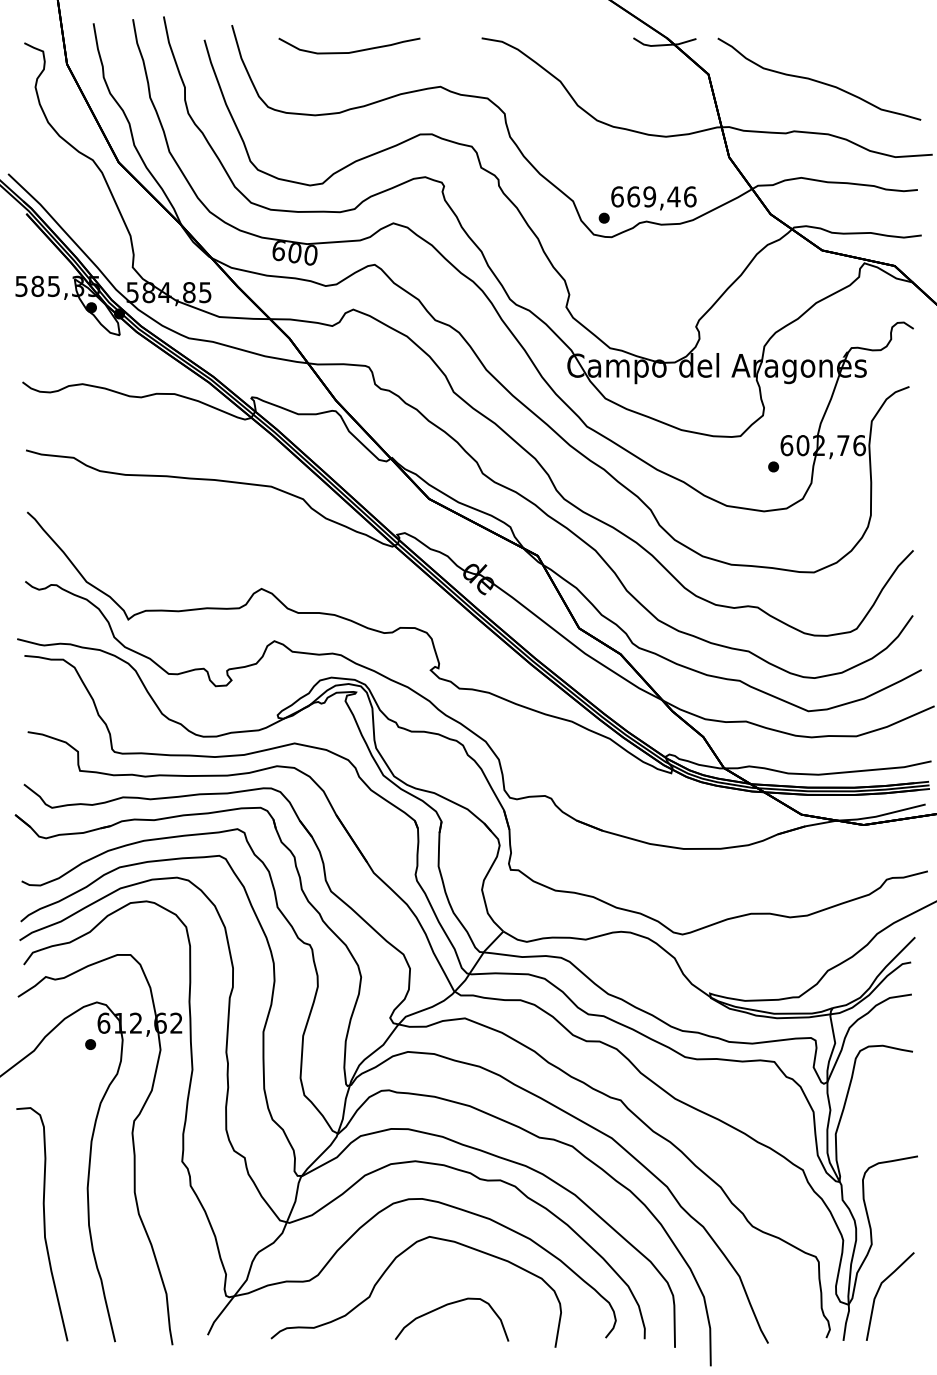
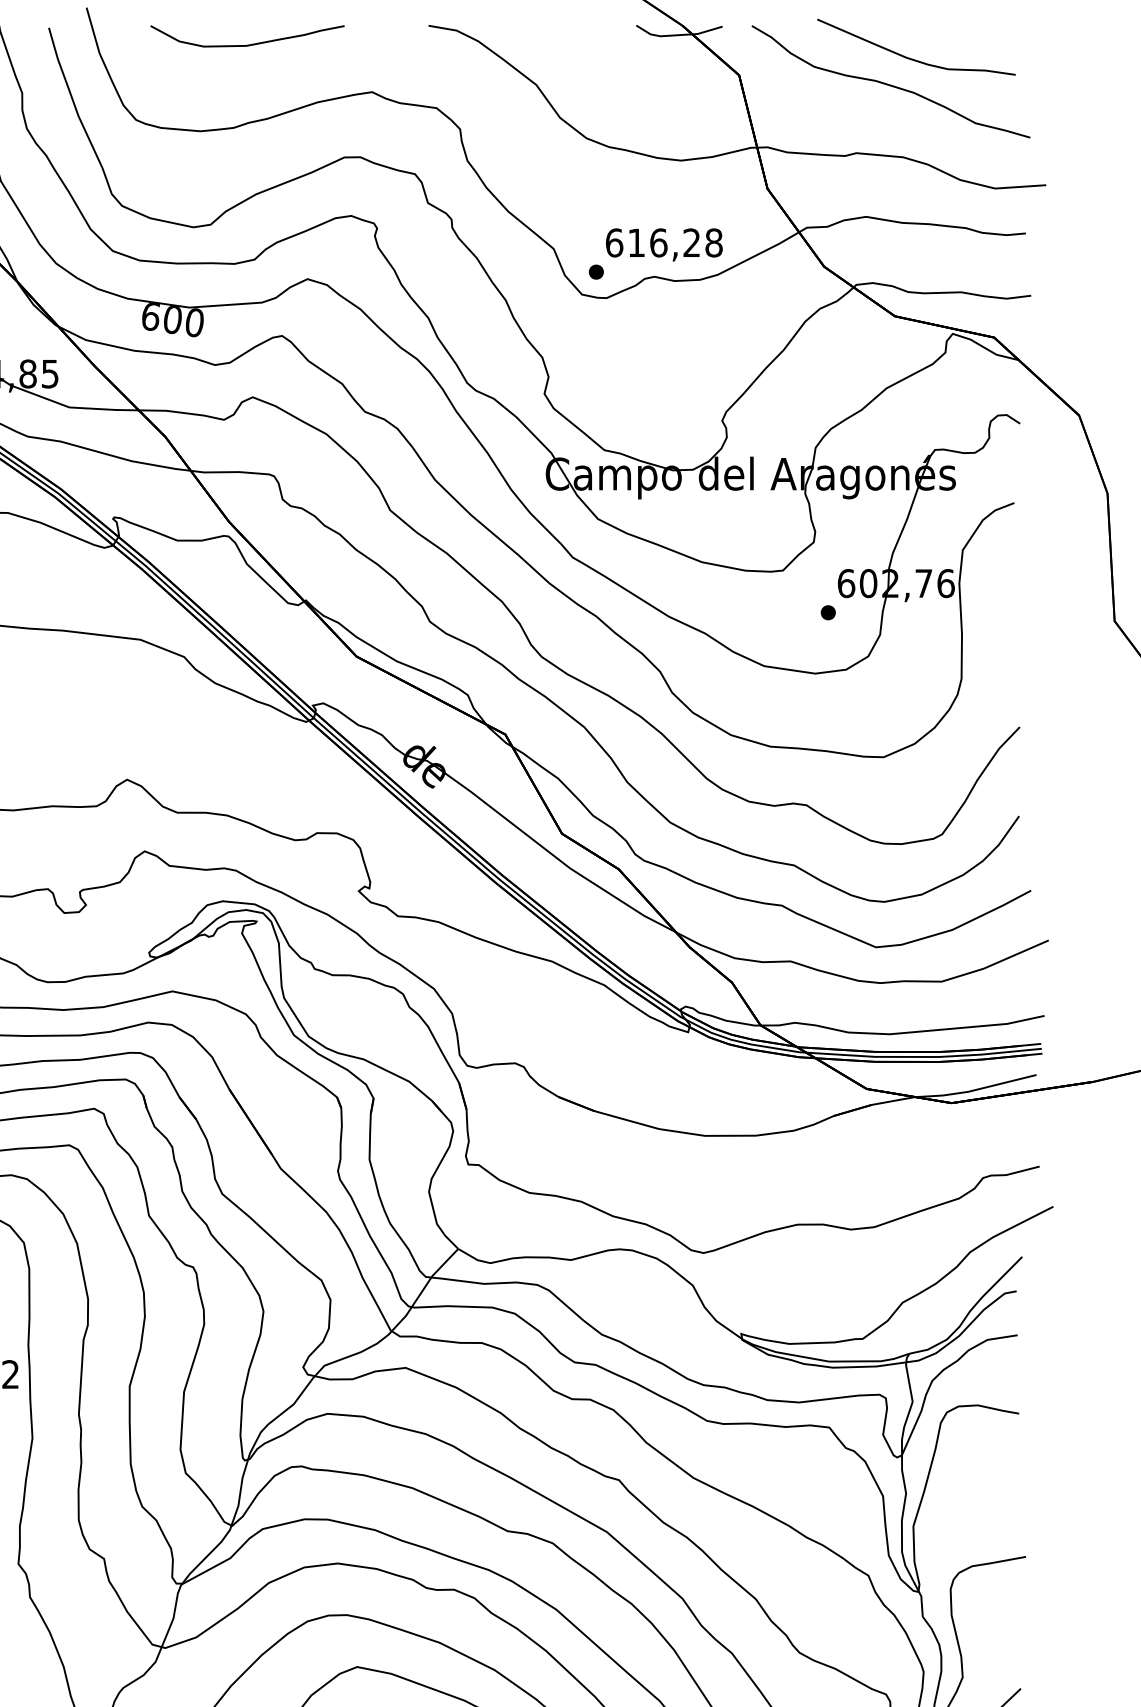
part: (834, 61) -> (911, 57), added
text: (661, 196) -> (674, 242), 669,46 -> 616,28

